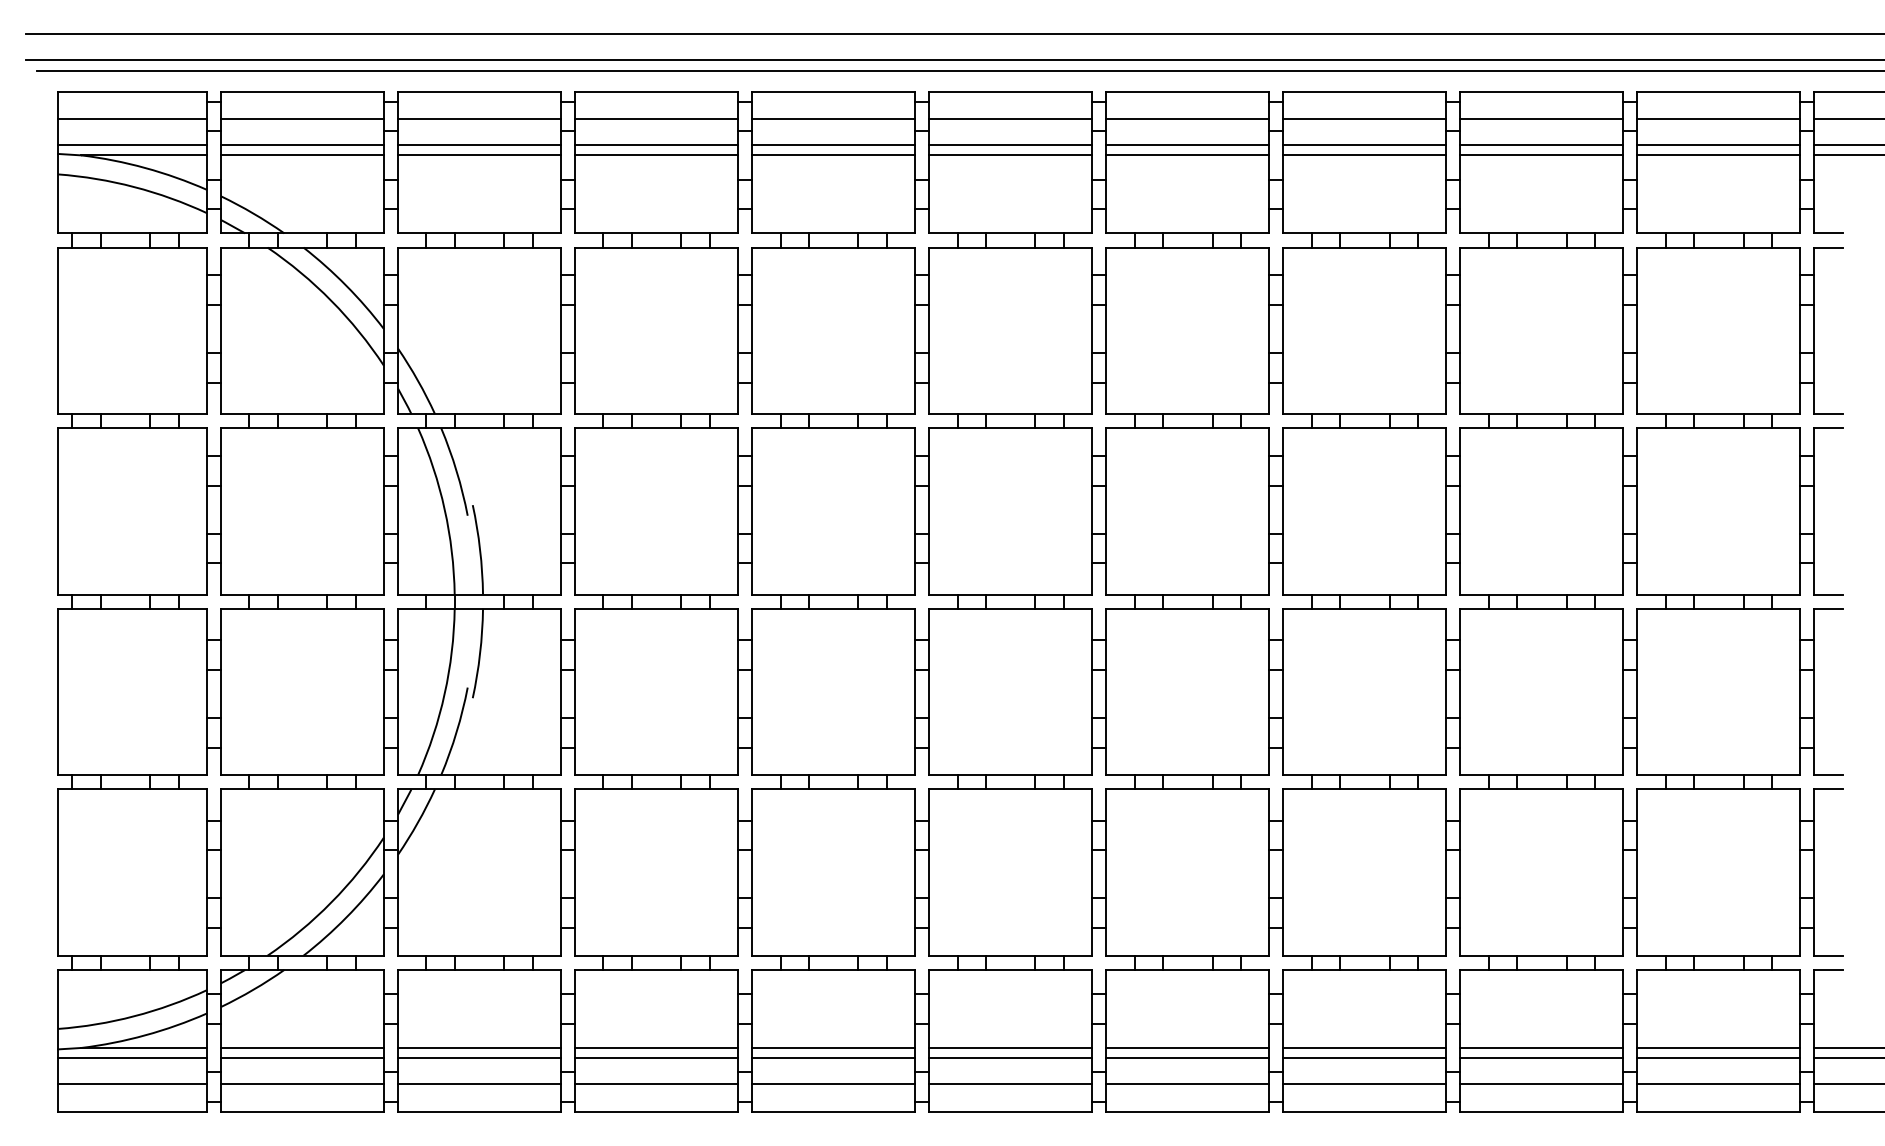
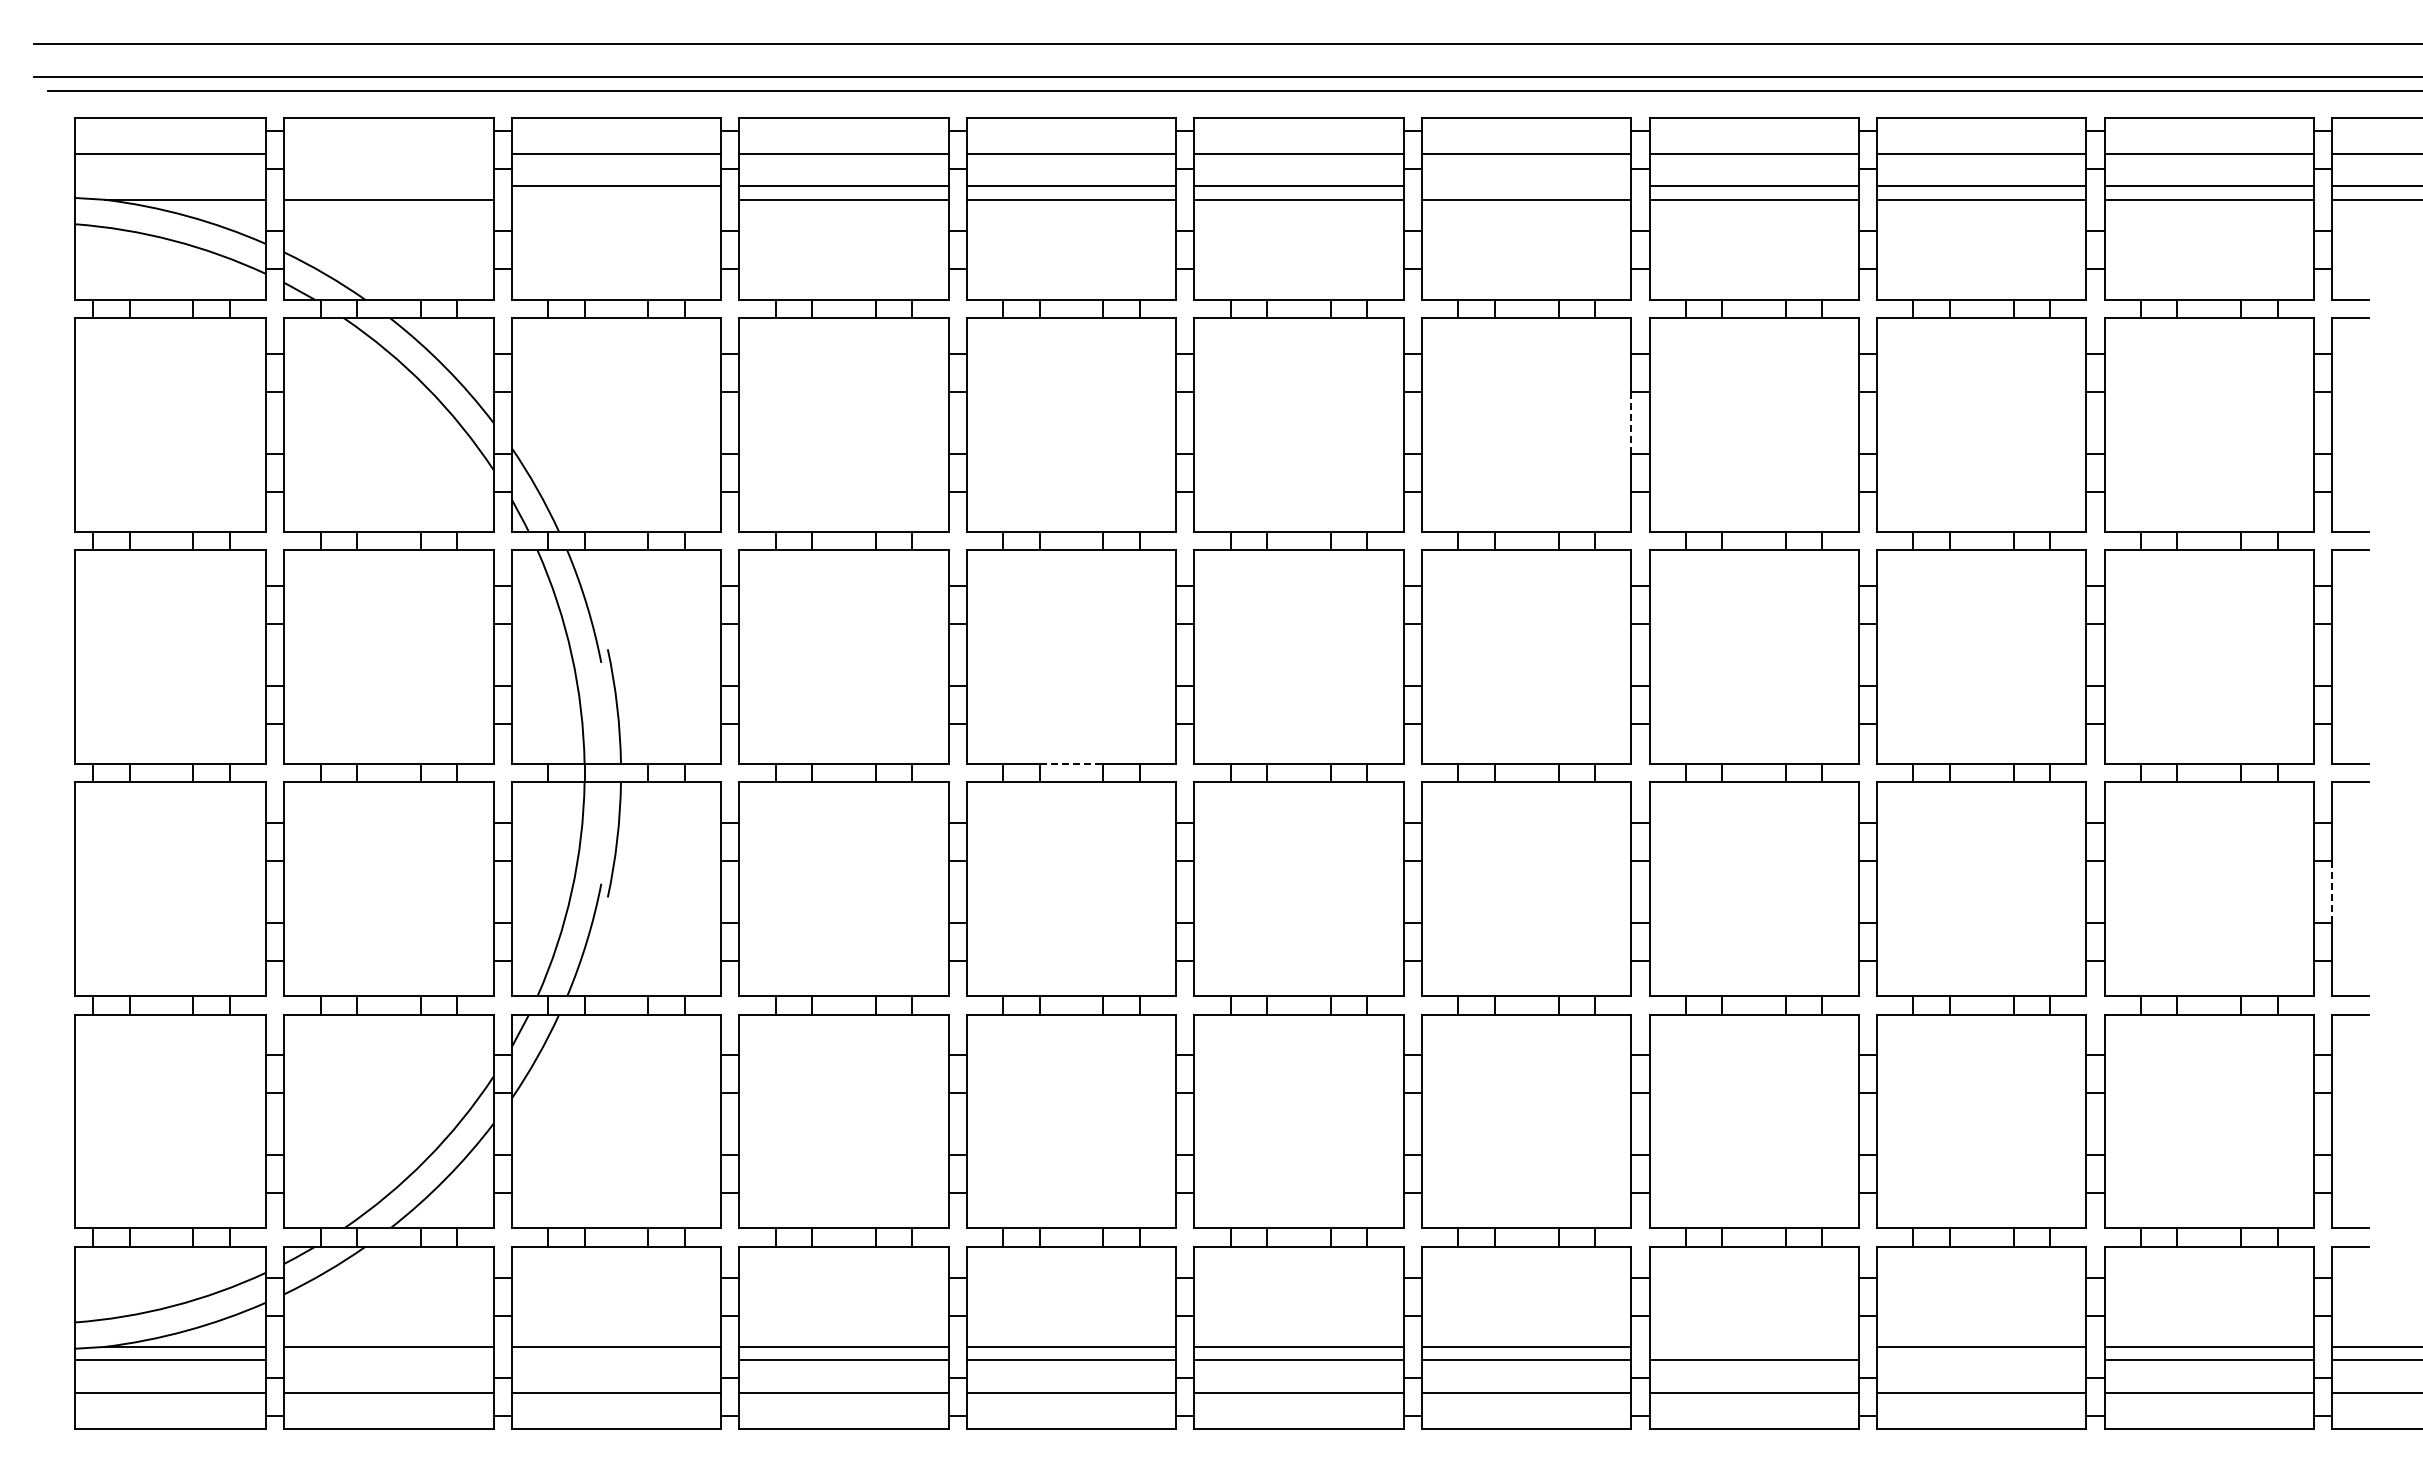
line: (302, 119) -> (388, 153), removed
line: (132, 145) -> (170, 186), removed
line: (302, 145) -> (388, 186), removed
line: (1187, 145) -> (1526, 186), removed
line: (479, 155) -> (616, 199), removed
line: (1269, 328) -> (1631, 422), solid -> dashed
line: (833, 594) -> (1071, 764), solid -> dashed
line: (1814, 693) -> (2332, 891), solid -> dashed
line: (1364, 1047) -> (1753, 1346), removed
line: (302, 1058) -> (388, 1360), removed
line: (479, 1058) -> (616, 1360), removed
line: (1541, 1058) -> (1981, 1360), removed

